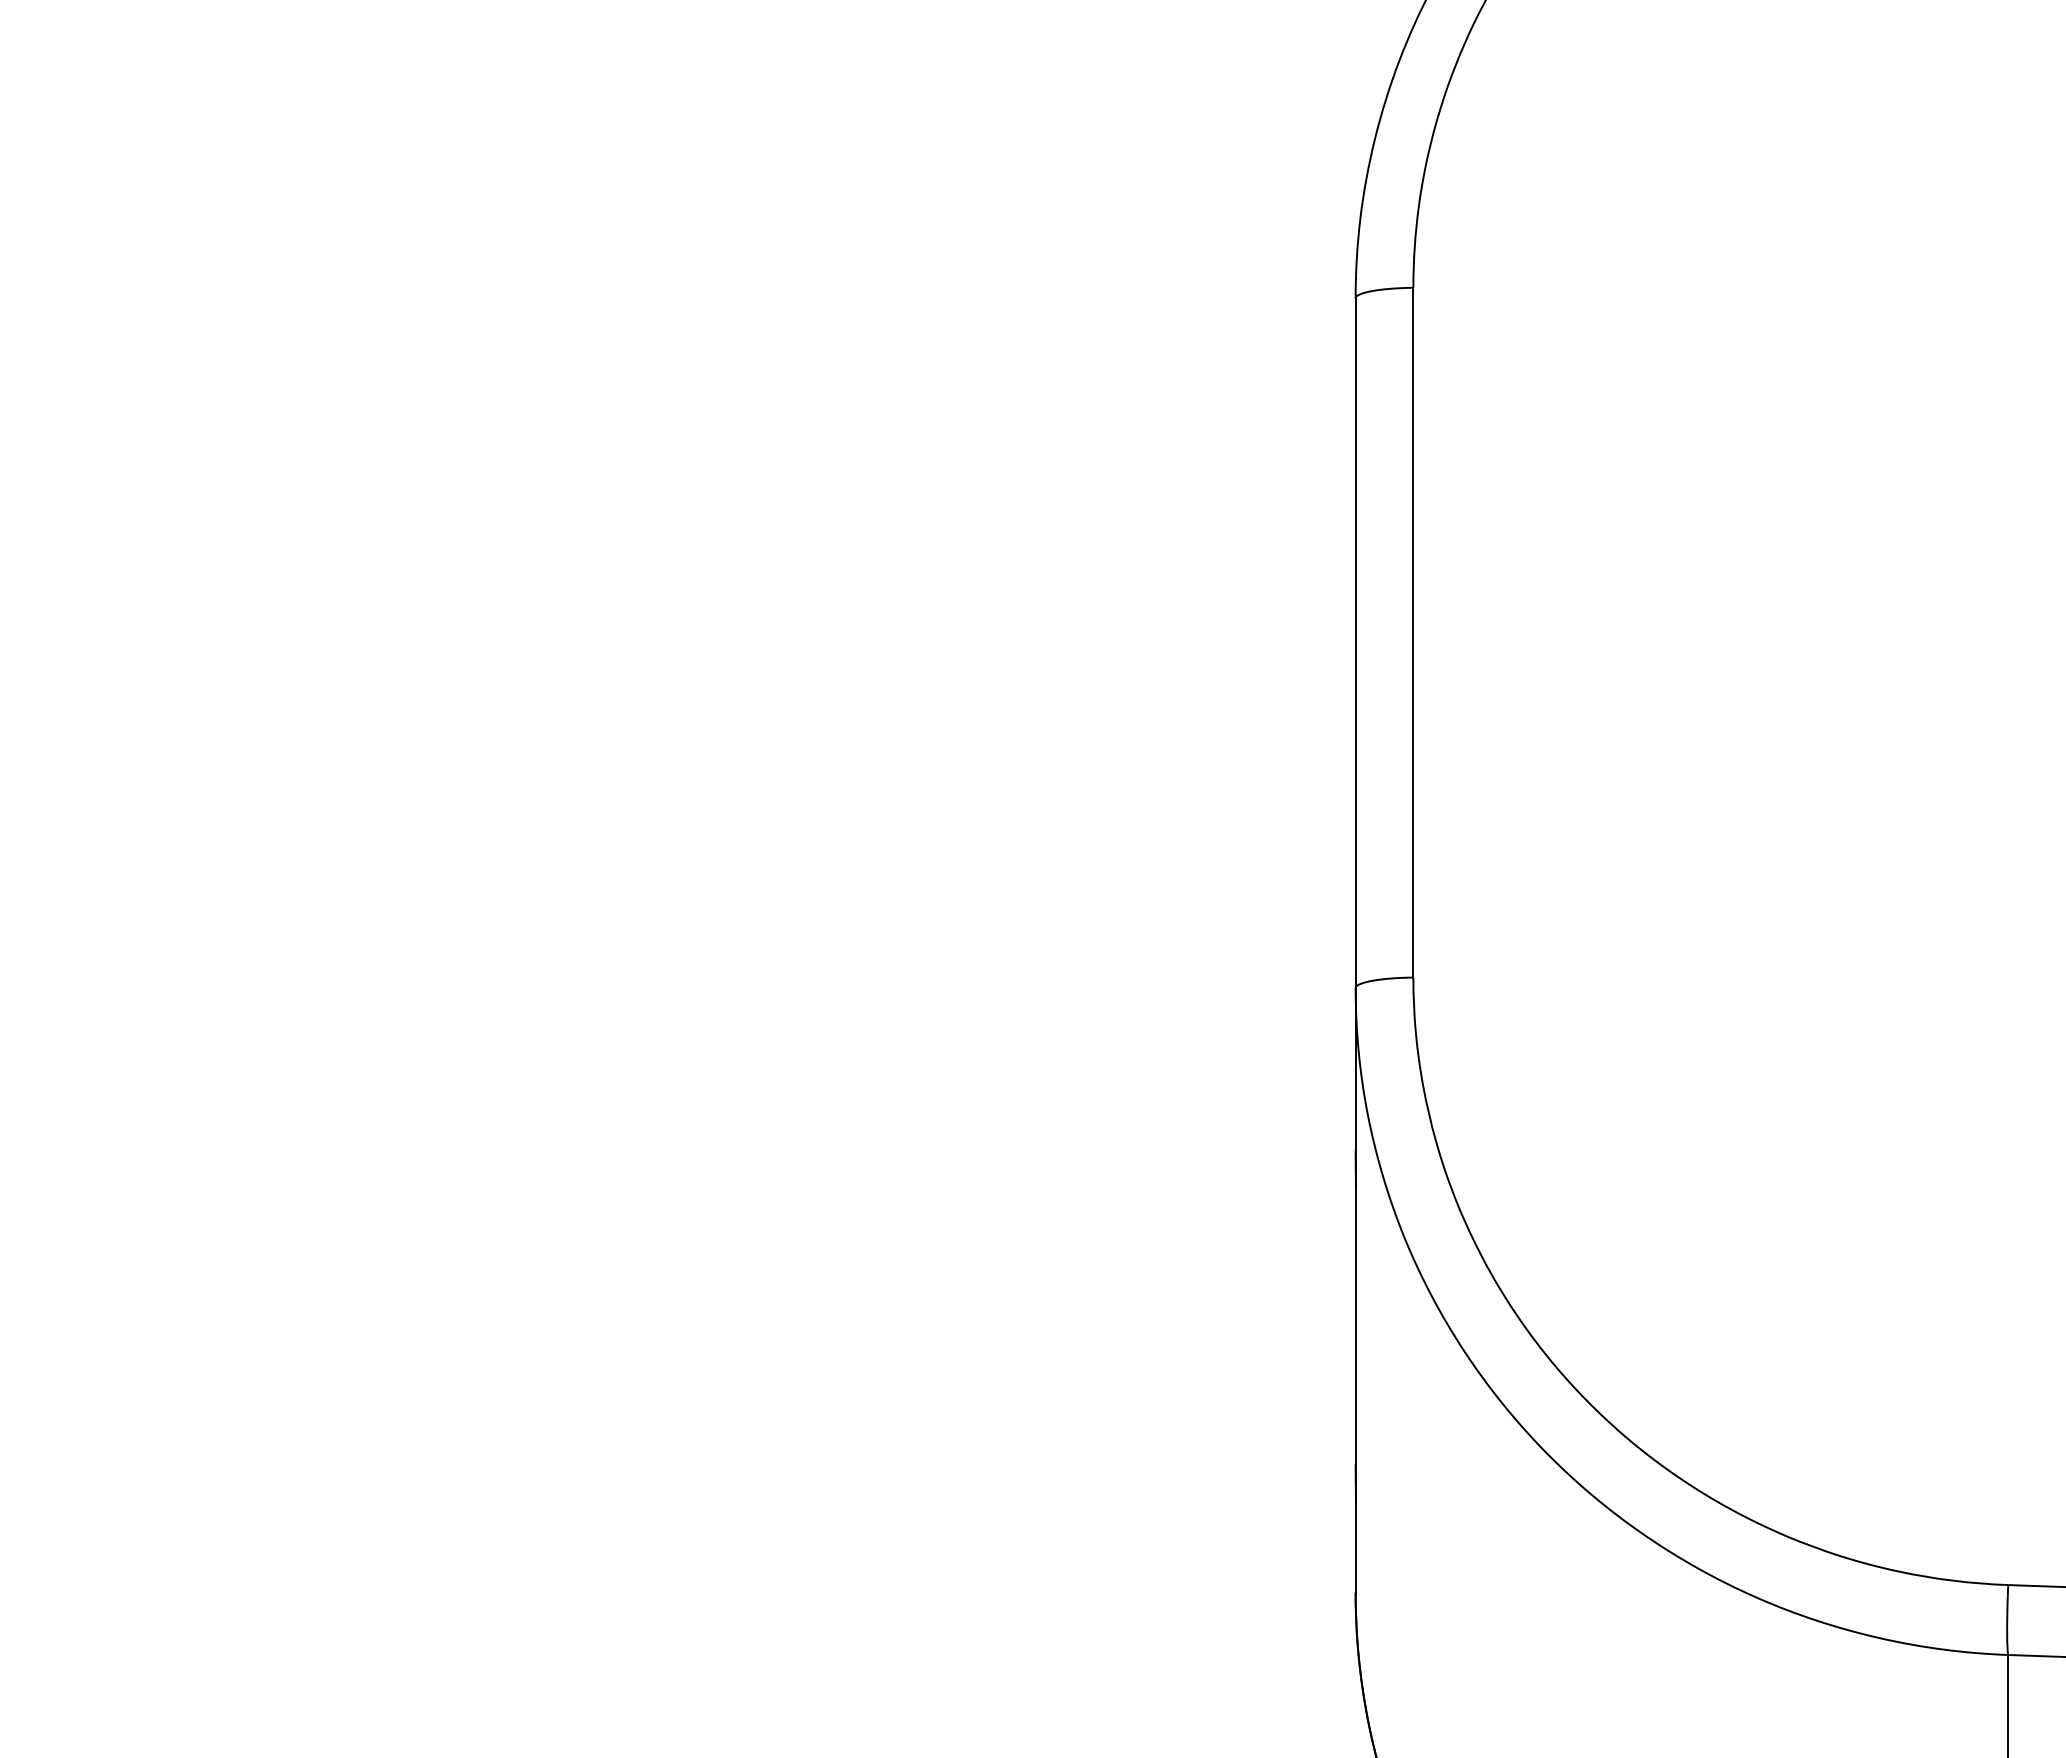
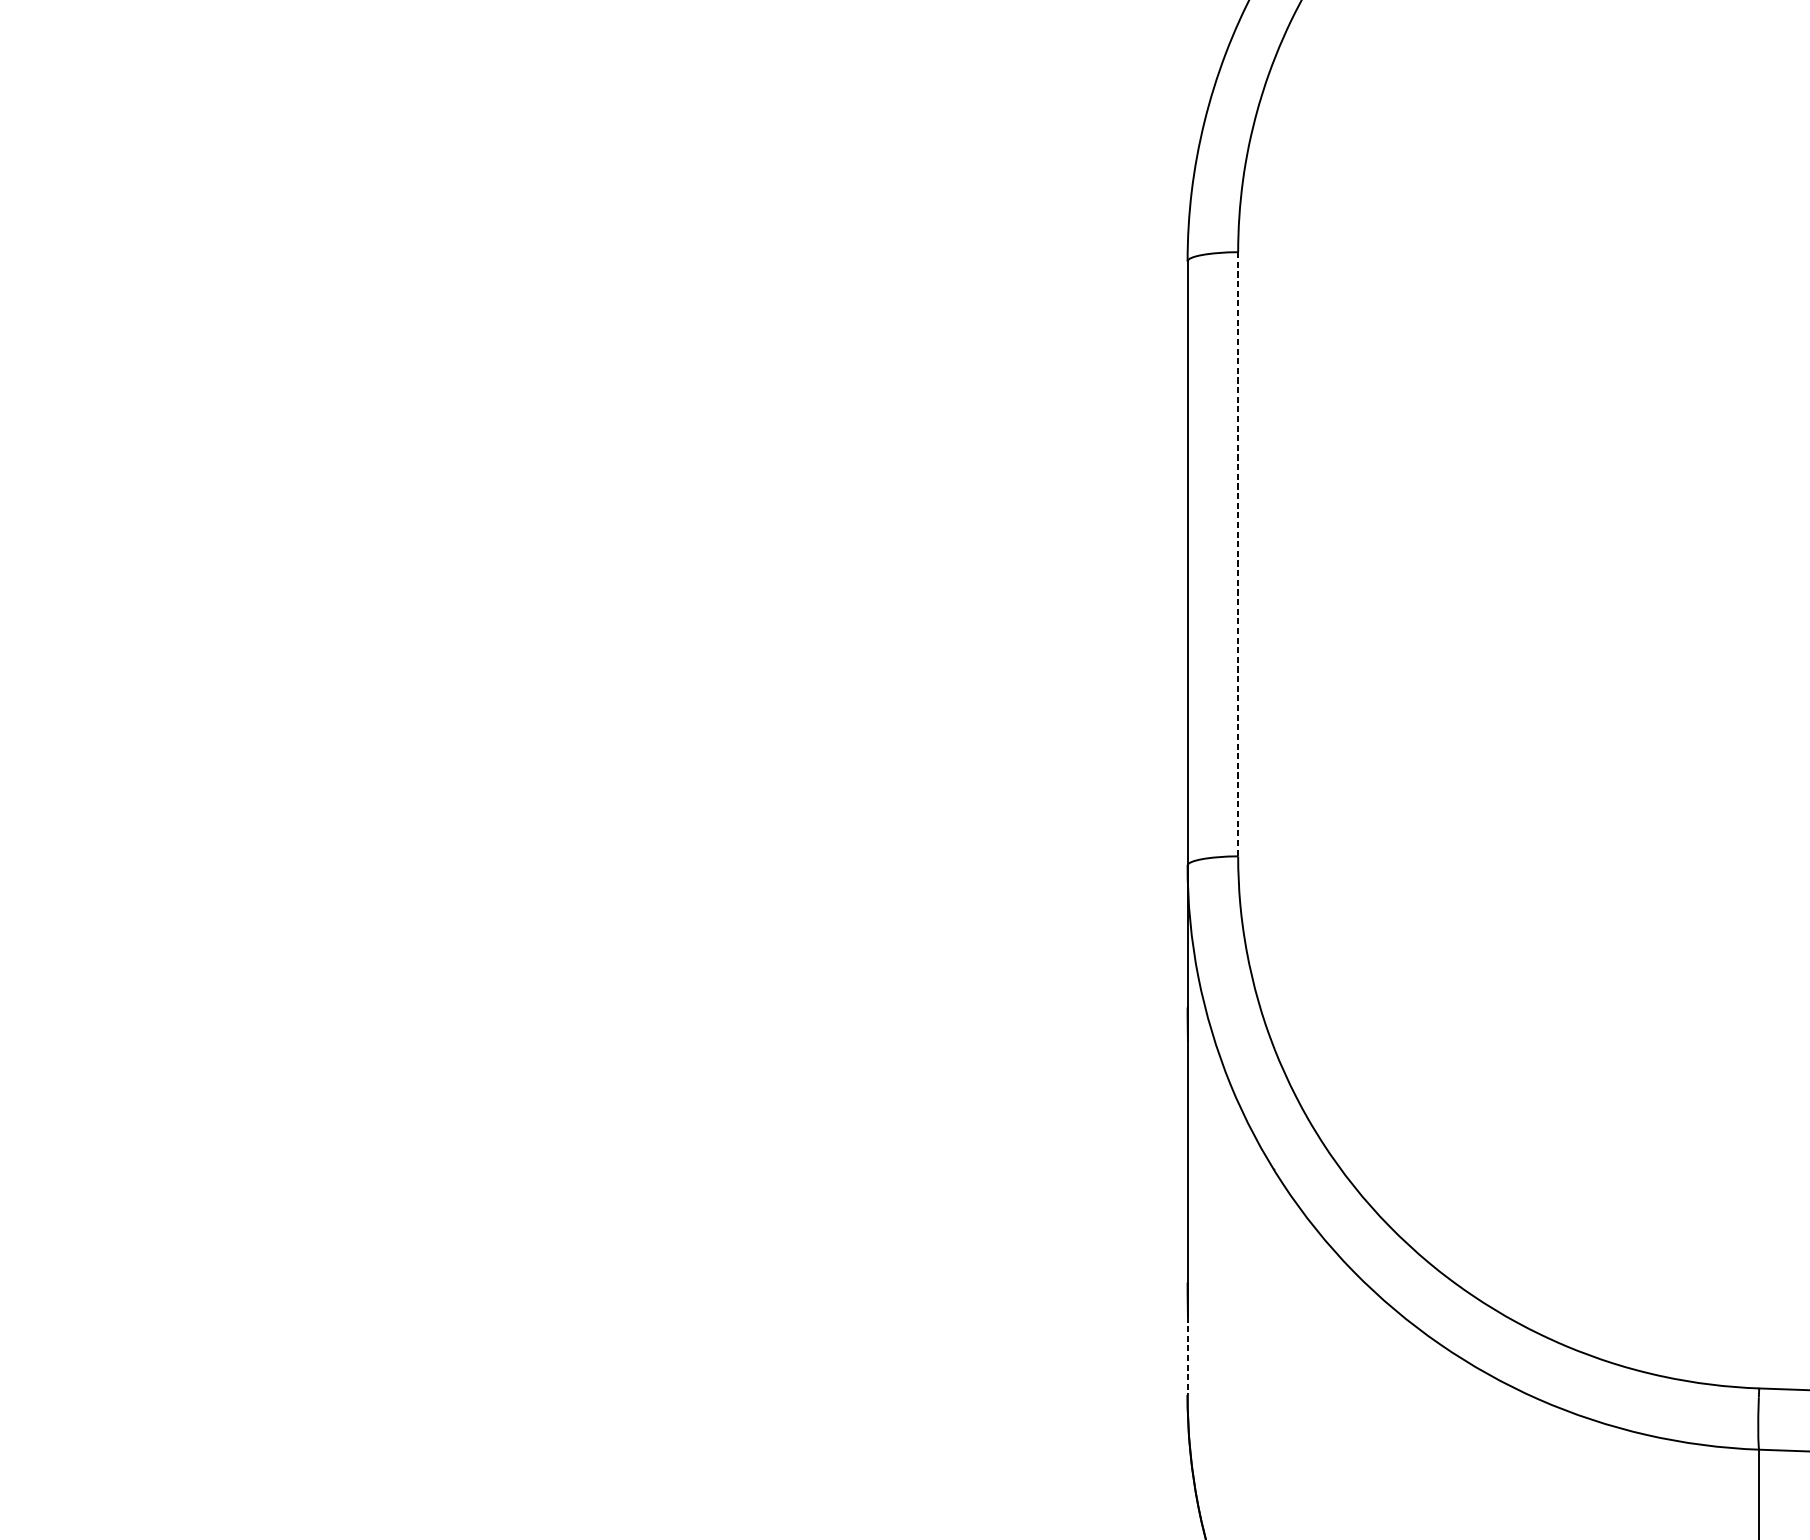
line: (1413, 632) -> (1238, 554), solid -> dashed
line: (1355, 1547) -> (1187, 1355), solid -> dashed

